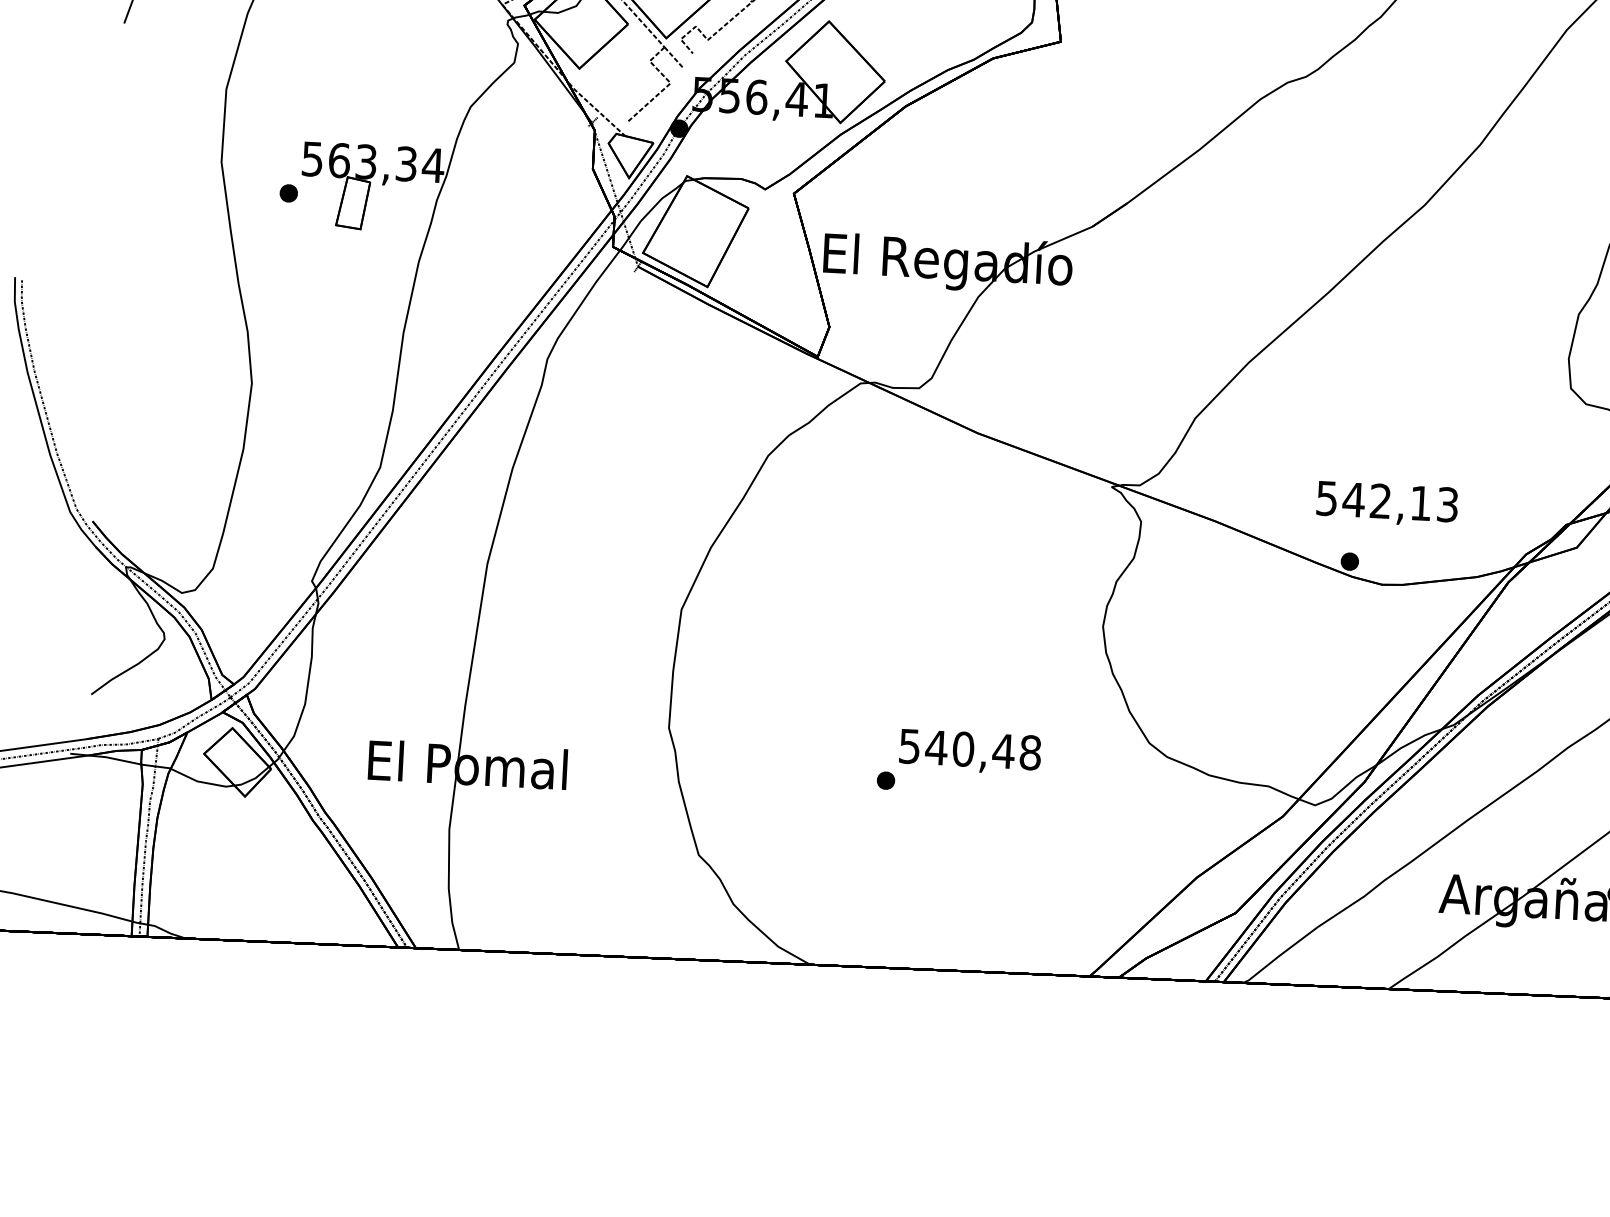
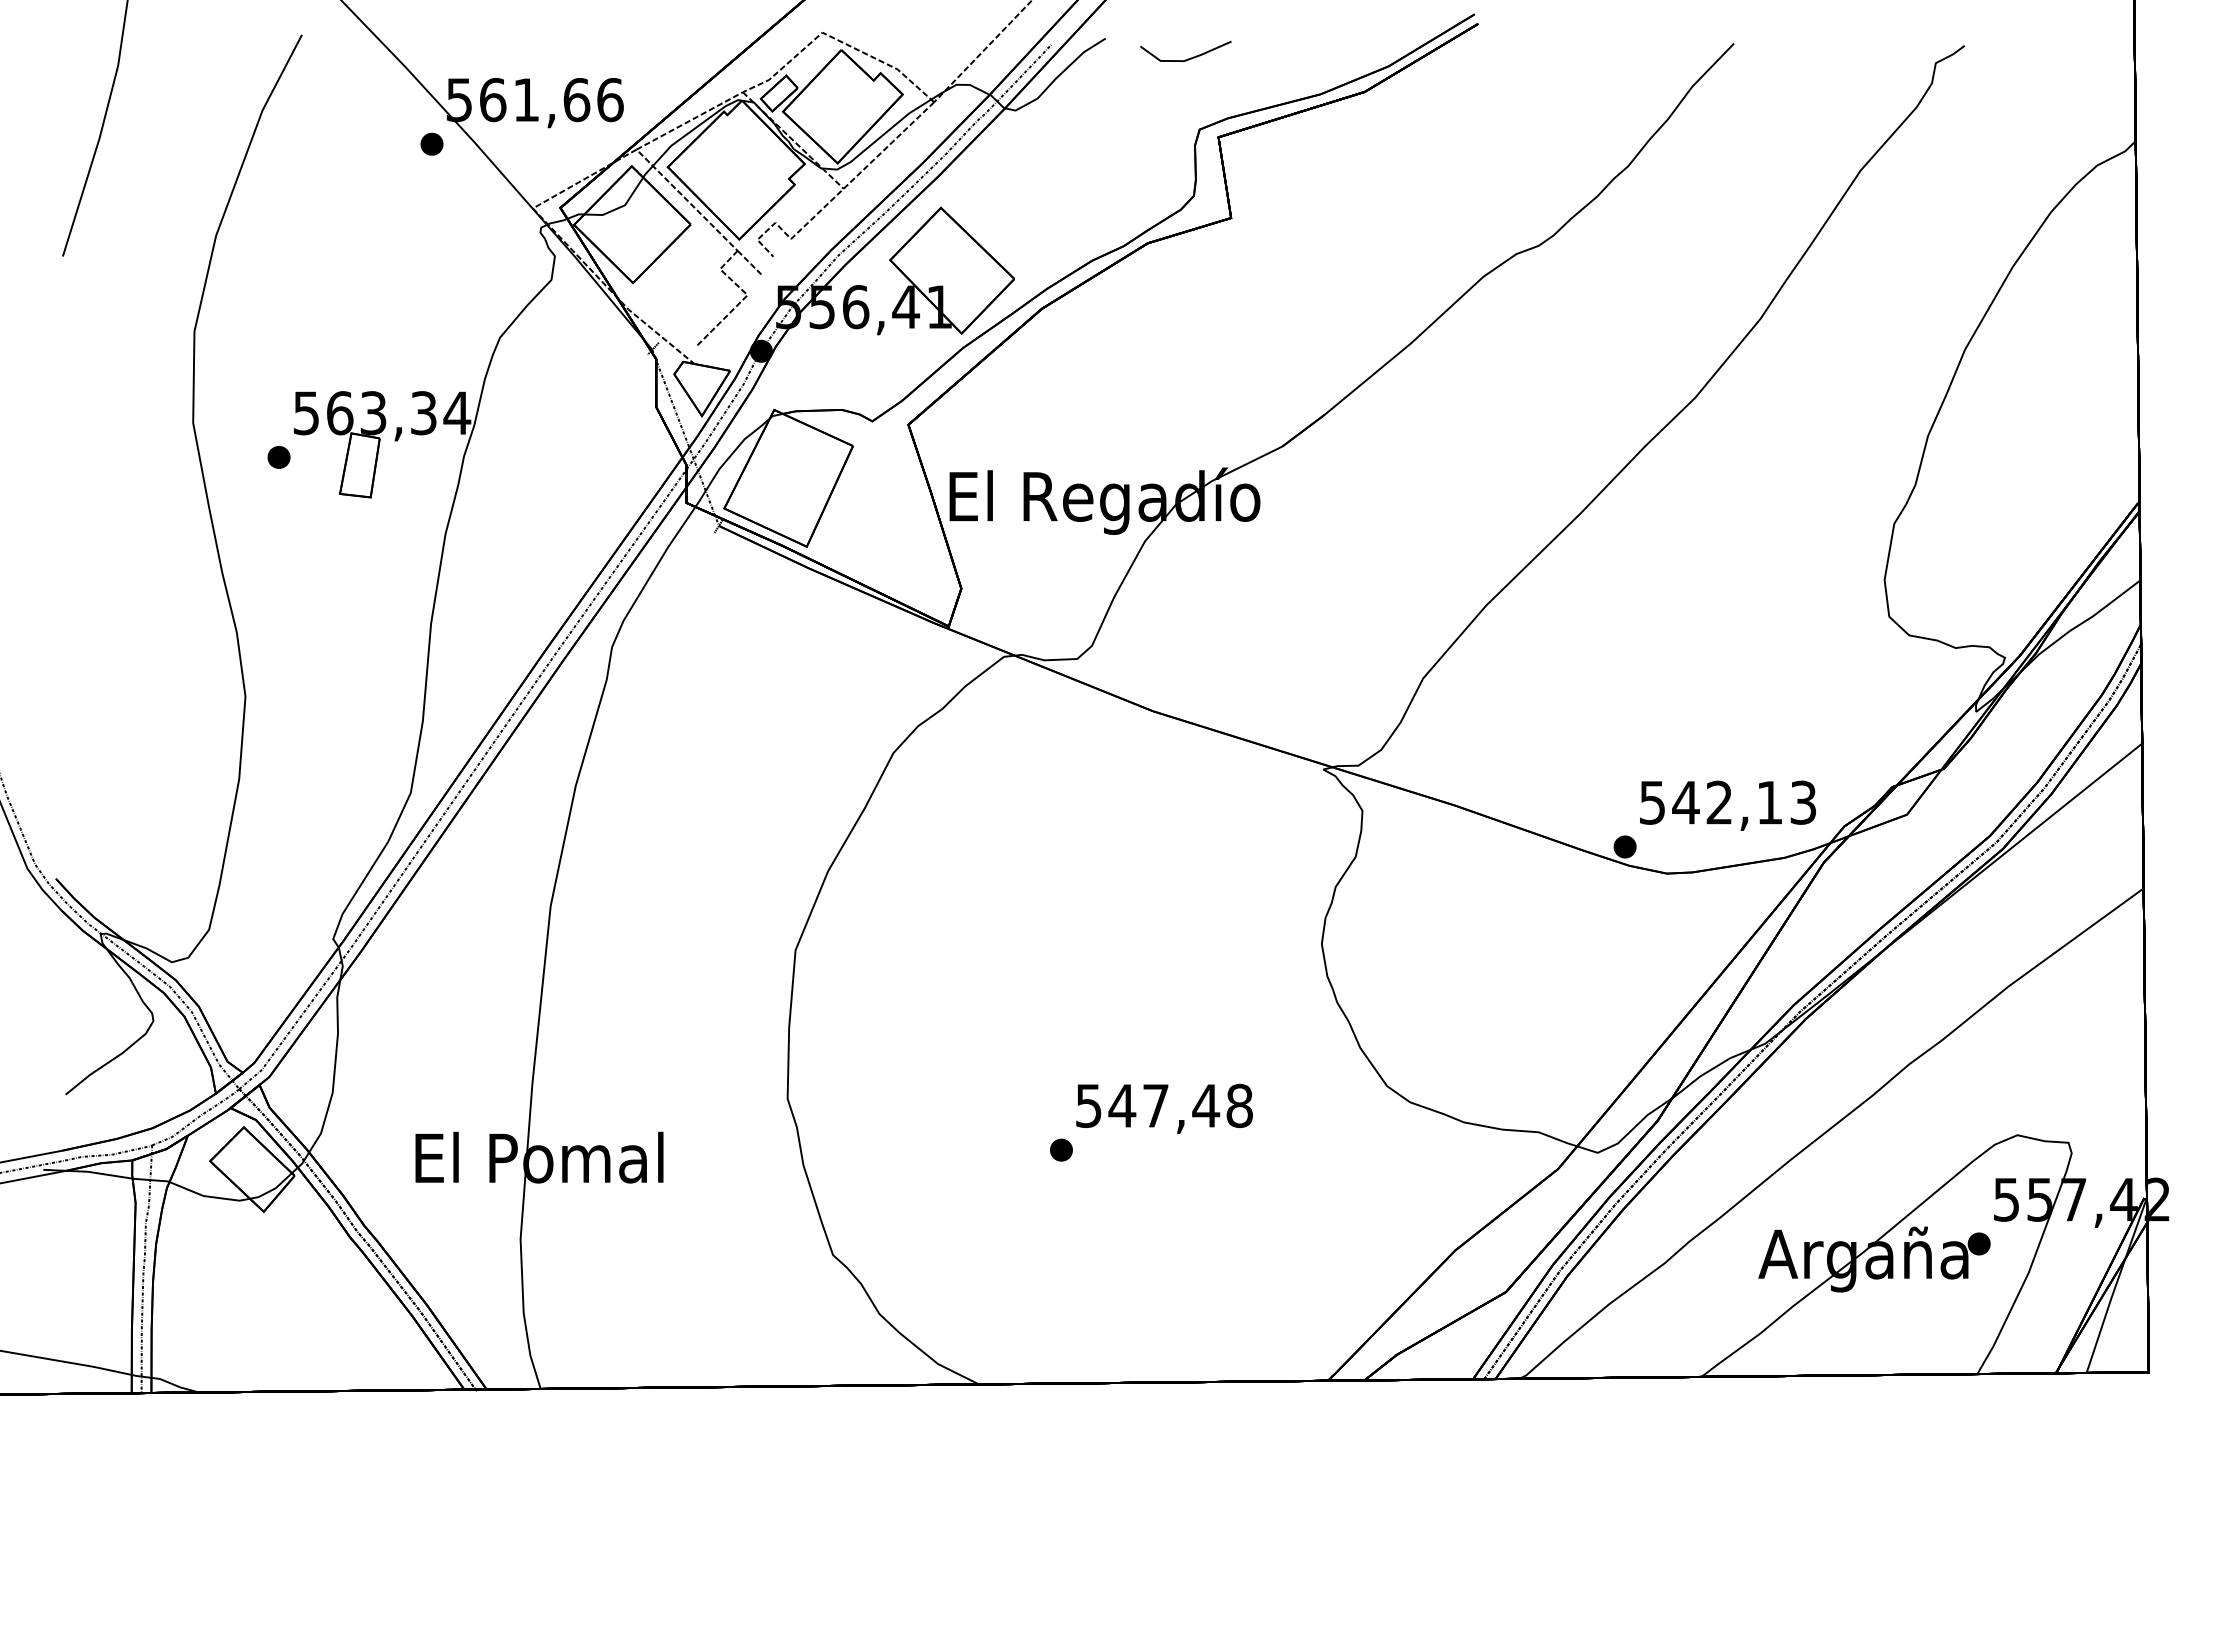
text: (1386, 503) -> (1727, 805), moved
text: (963, 748) -> (1155, 1105), 540,48 -> 547,48

